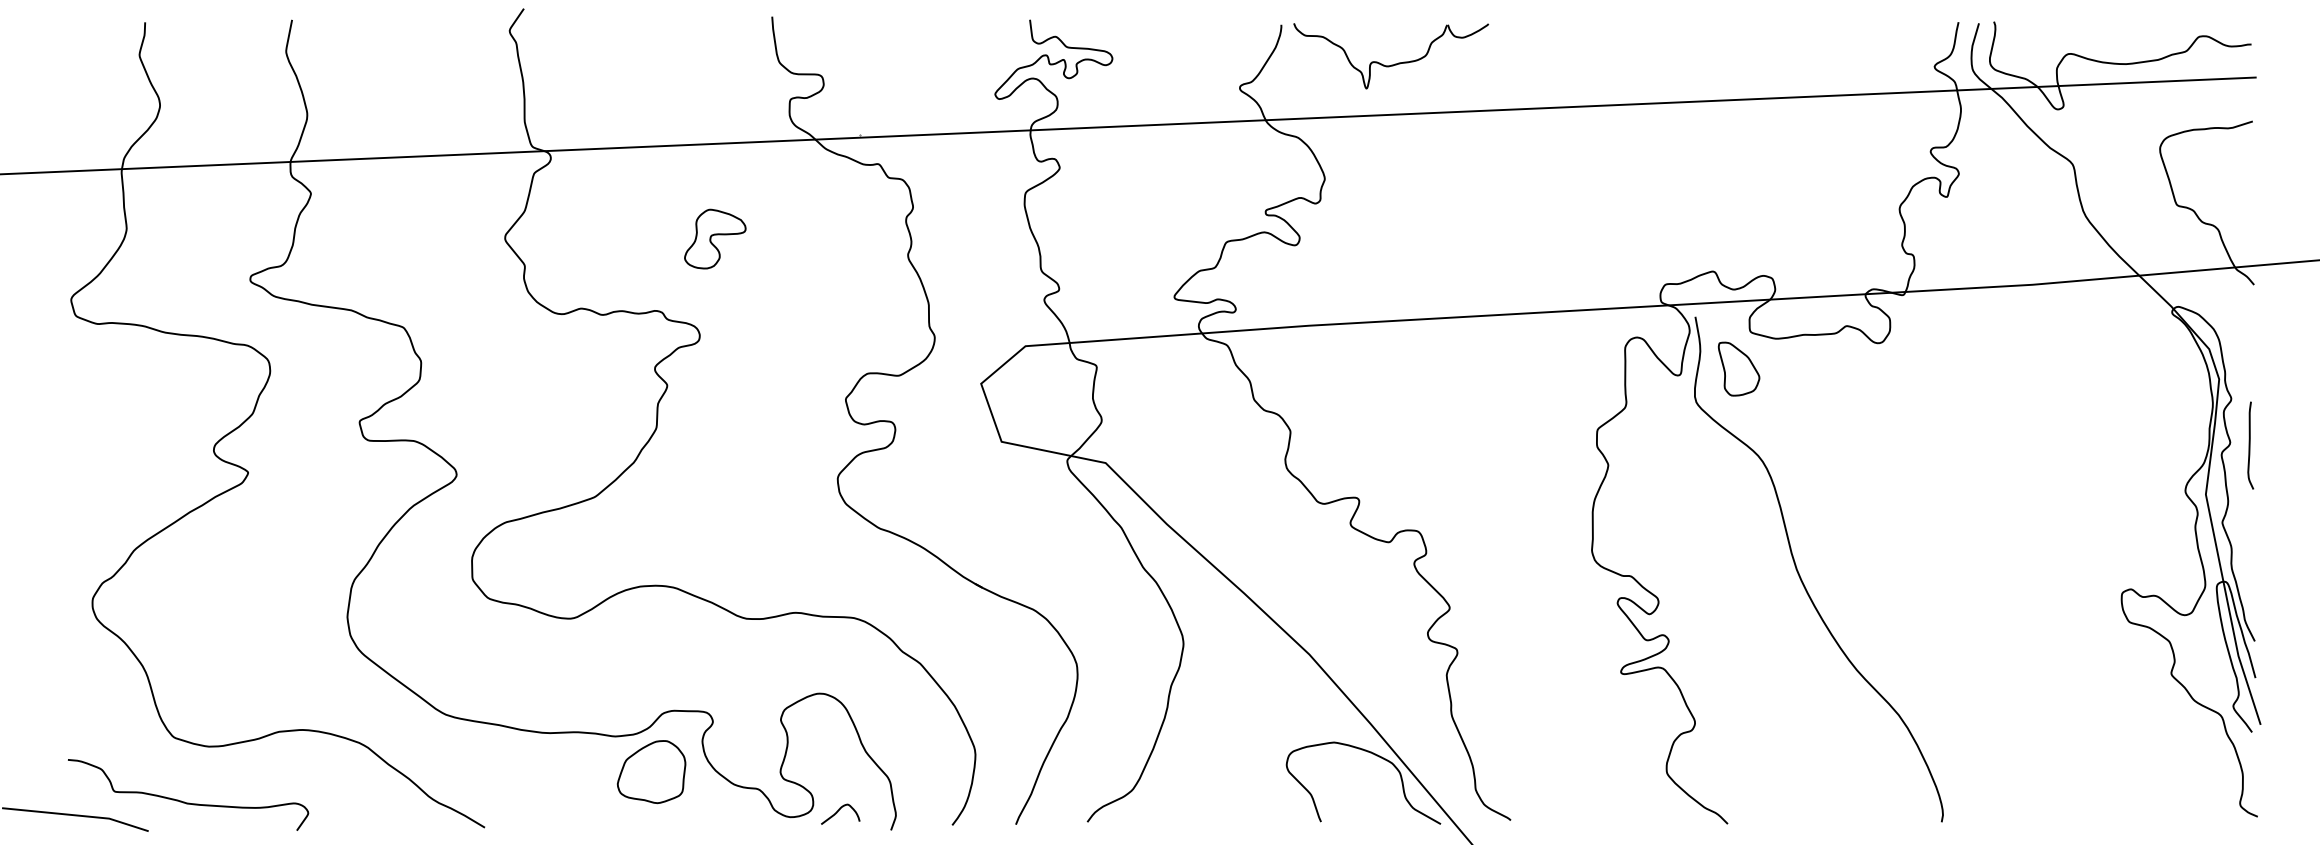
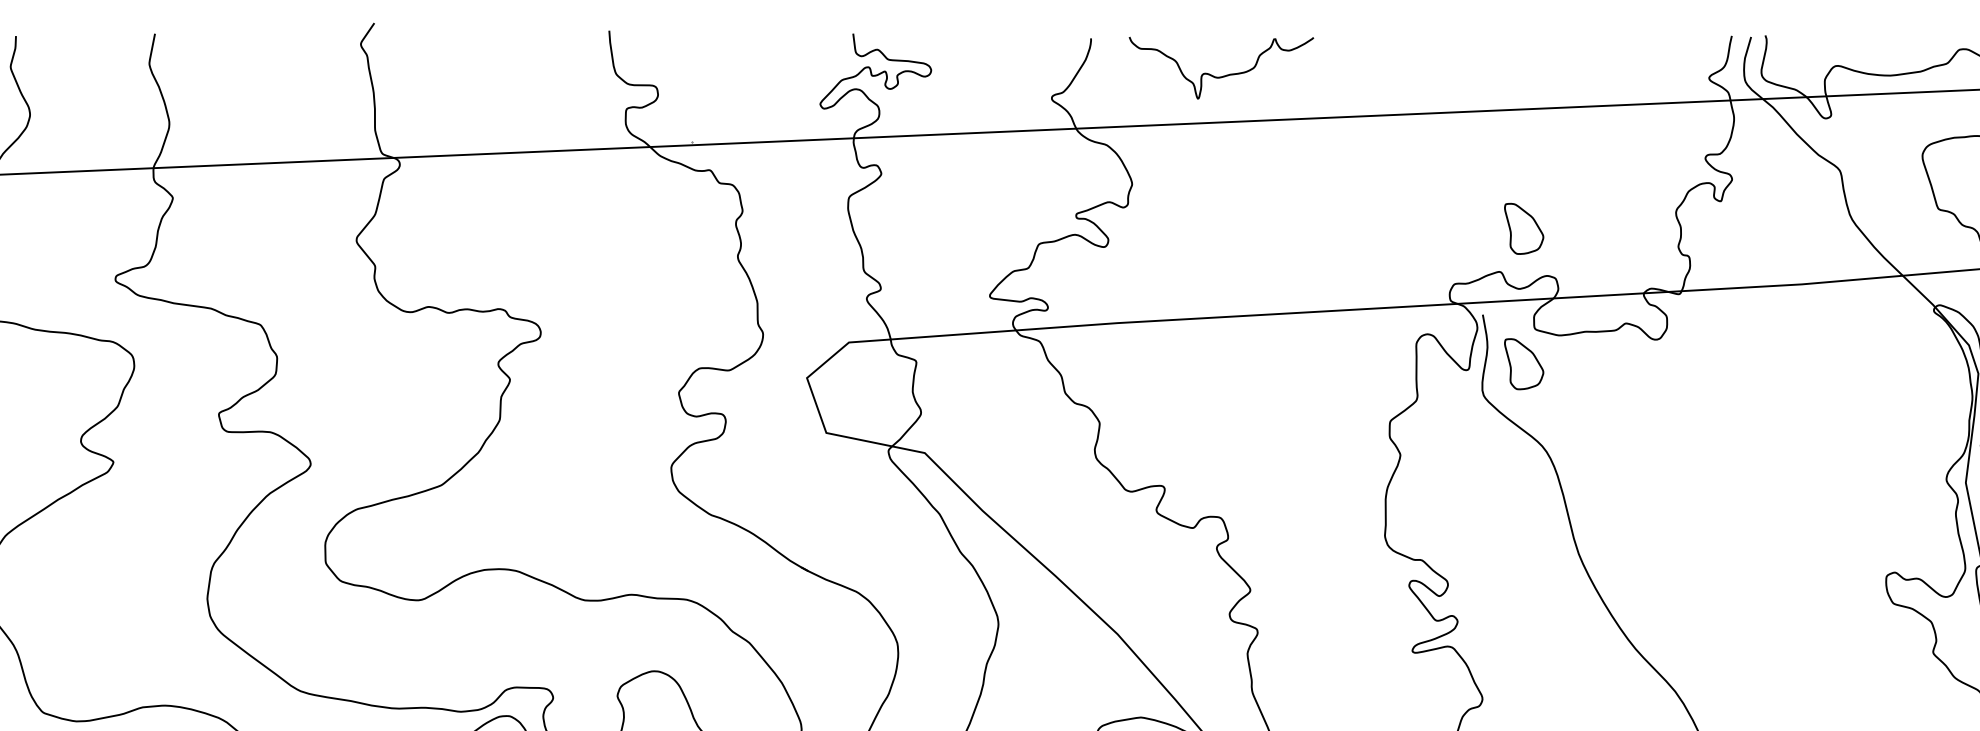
part: (1391, 64) -> (1221, 75), moved
part: (1738, 225) -> (1523, 228), added
part: (715, 238) -> (555, 240), removed

